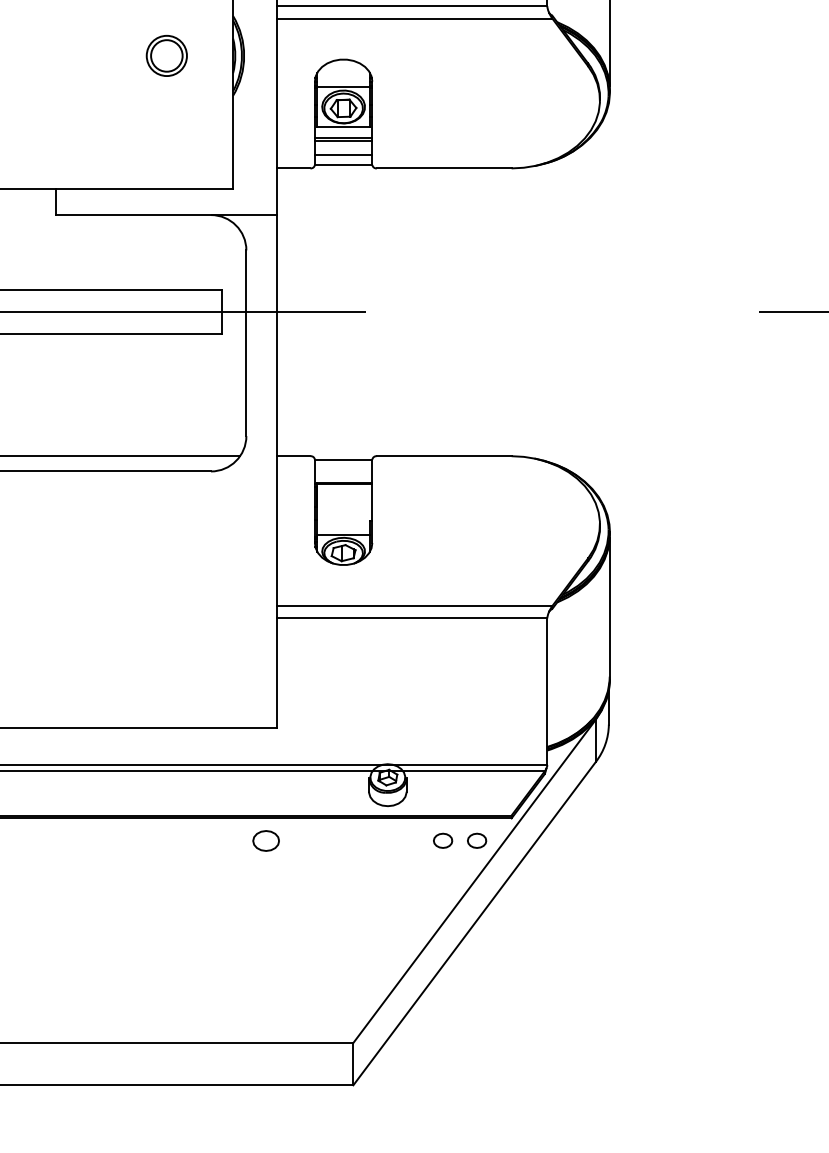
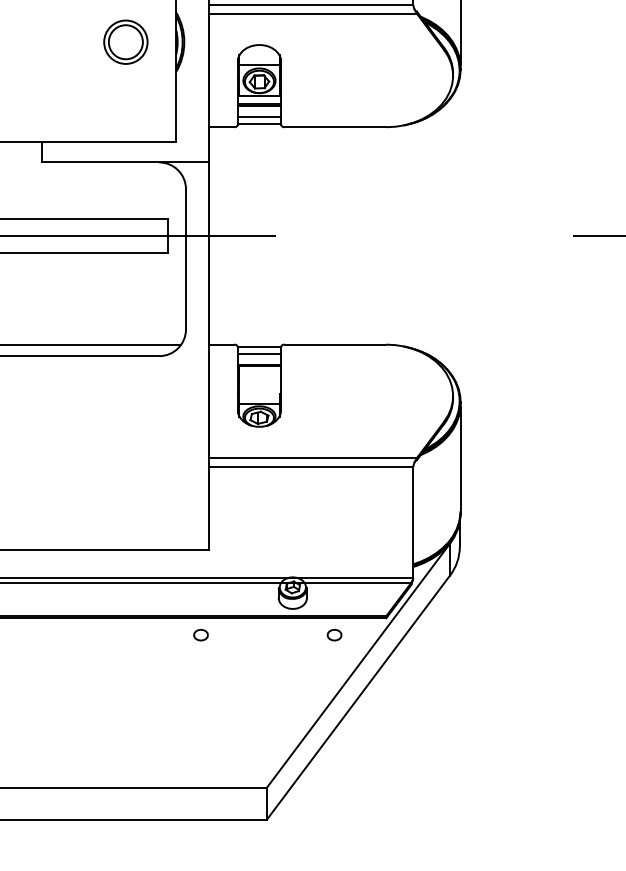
part: (166, 55) -> (125, 41), size x1.43
line: (343, 469) -> (259, 354), added
part: (266, 840) -> (201, 634), size x0.71
part: (477, 840) -> (360, 634), removed

